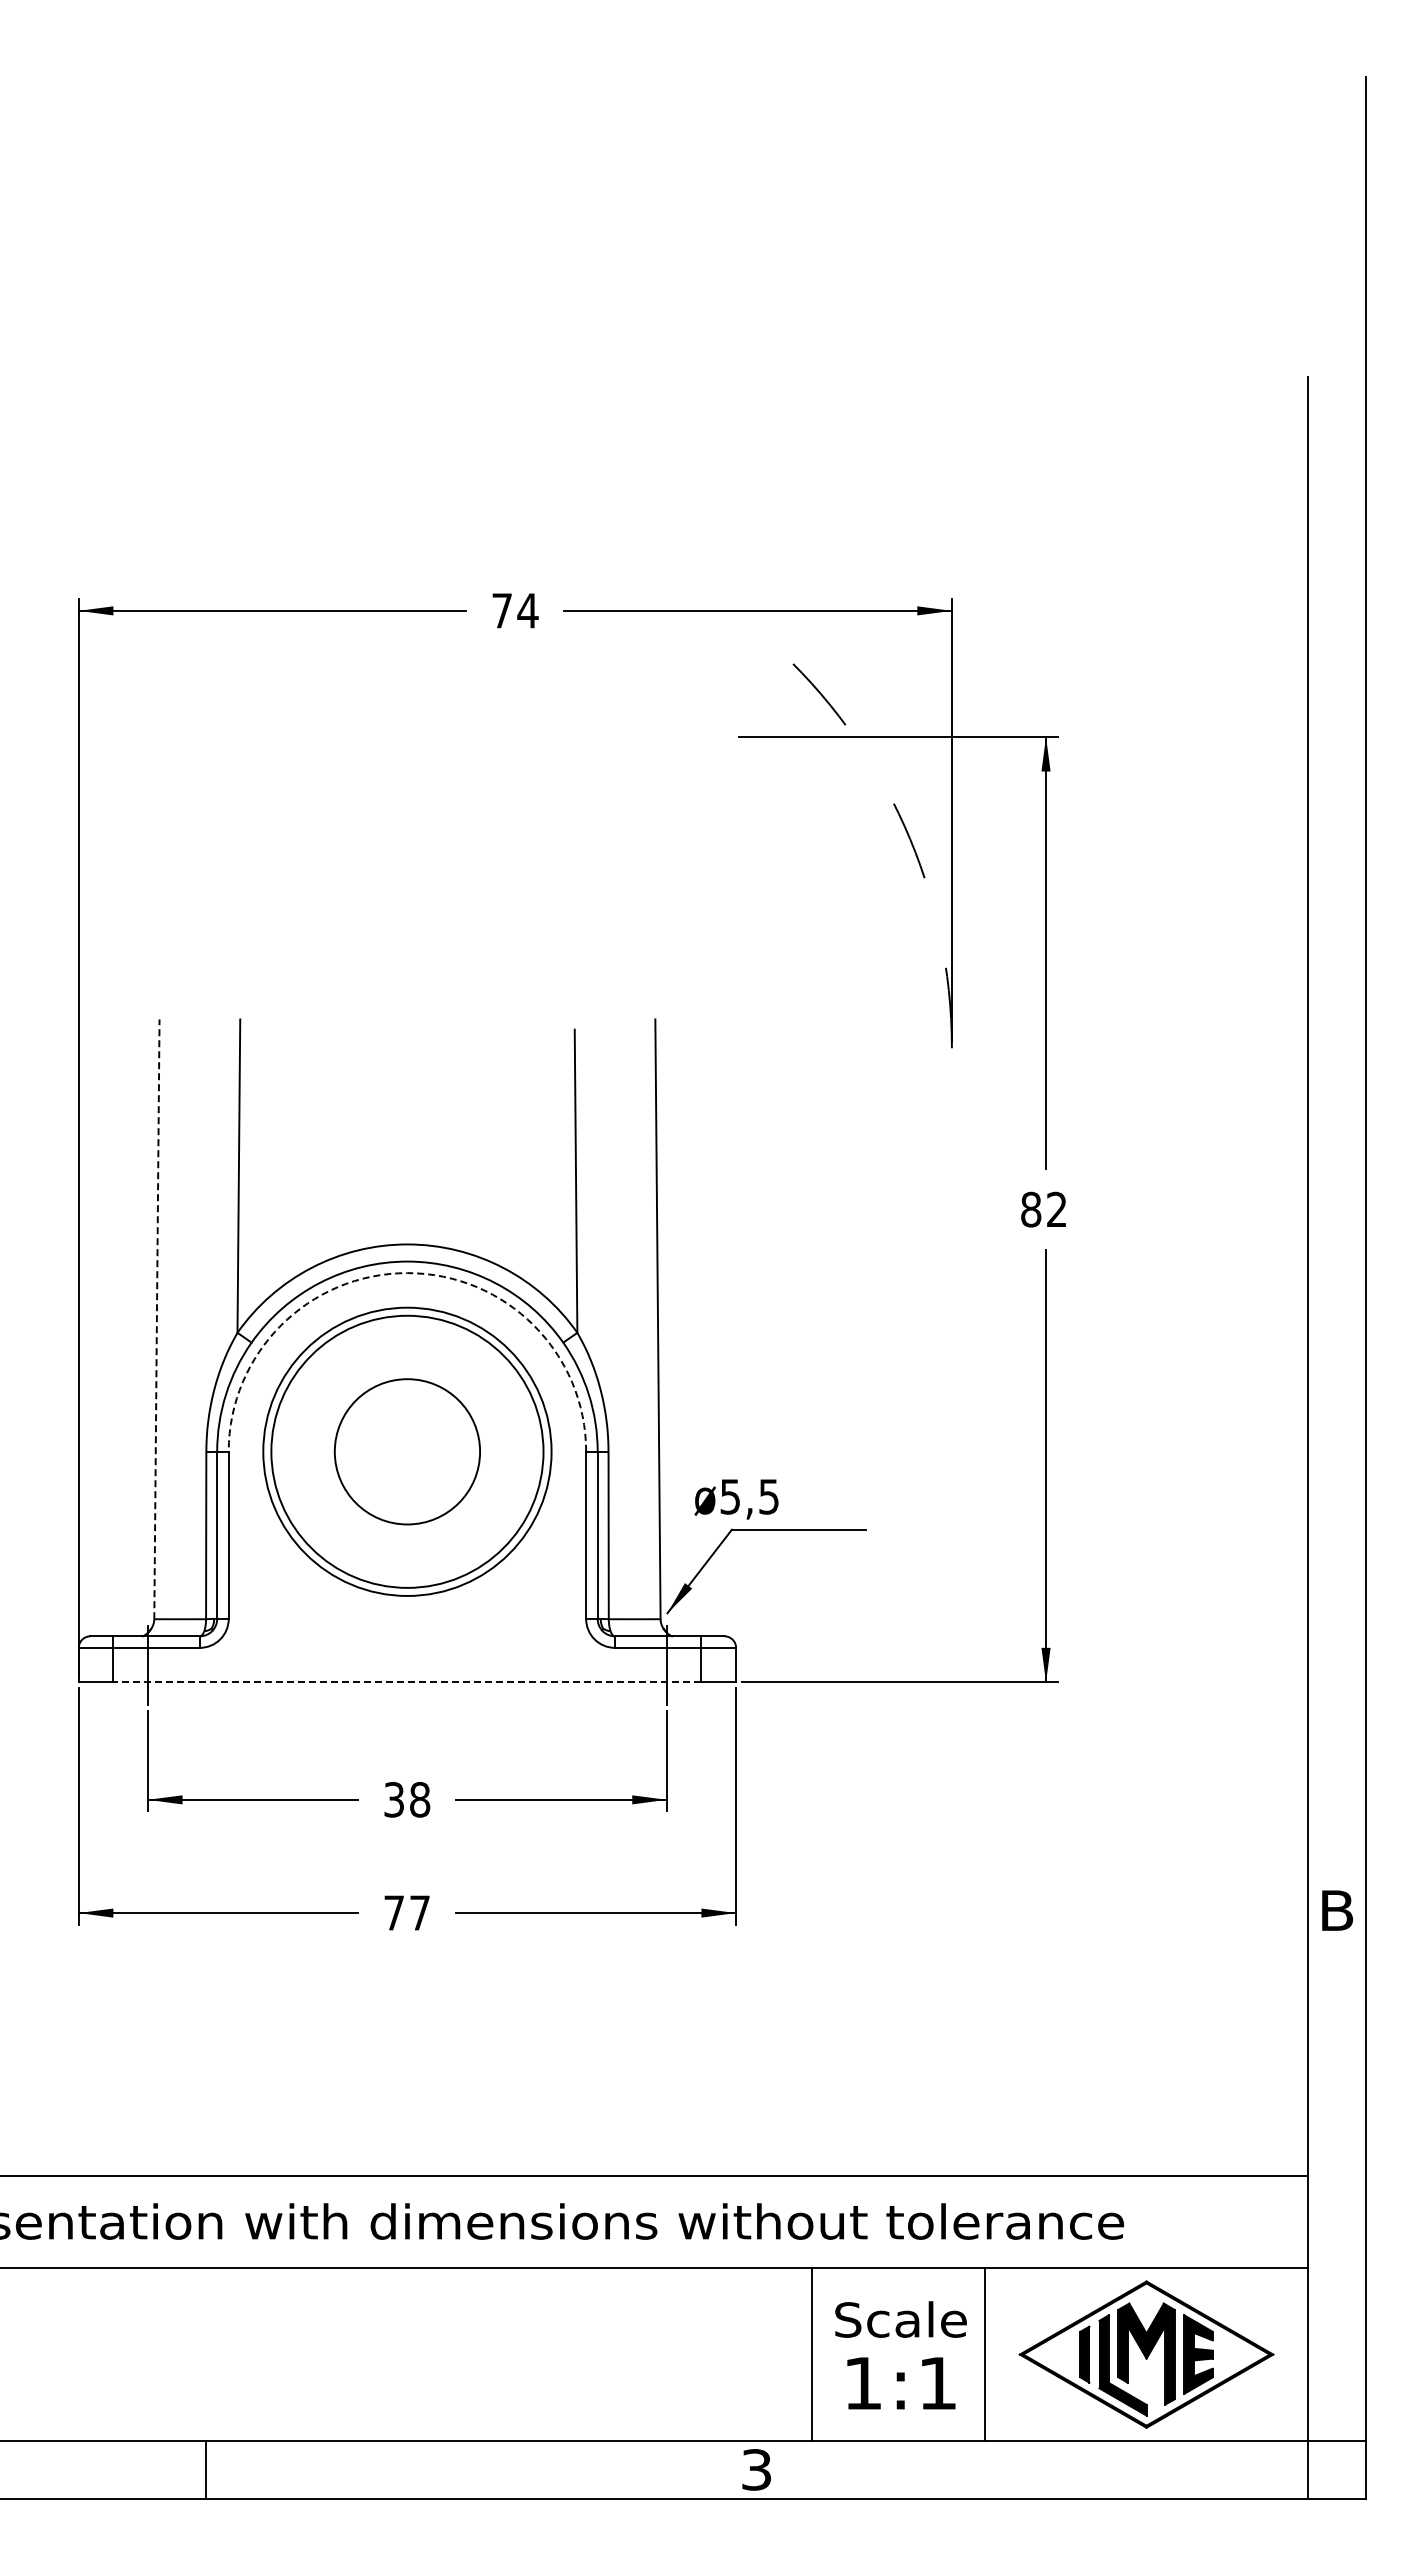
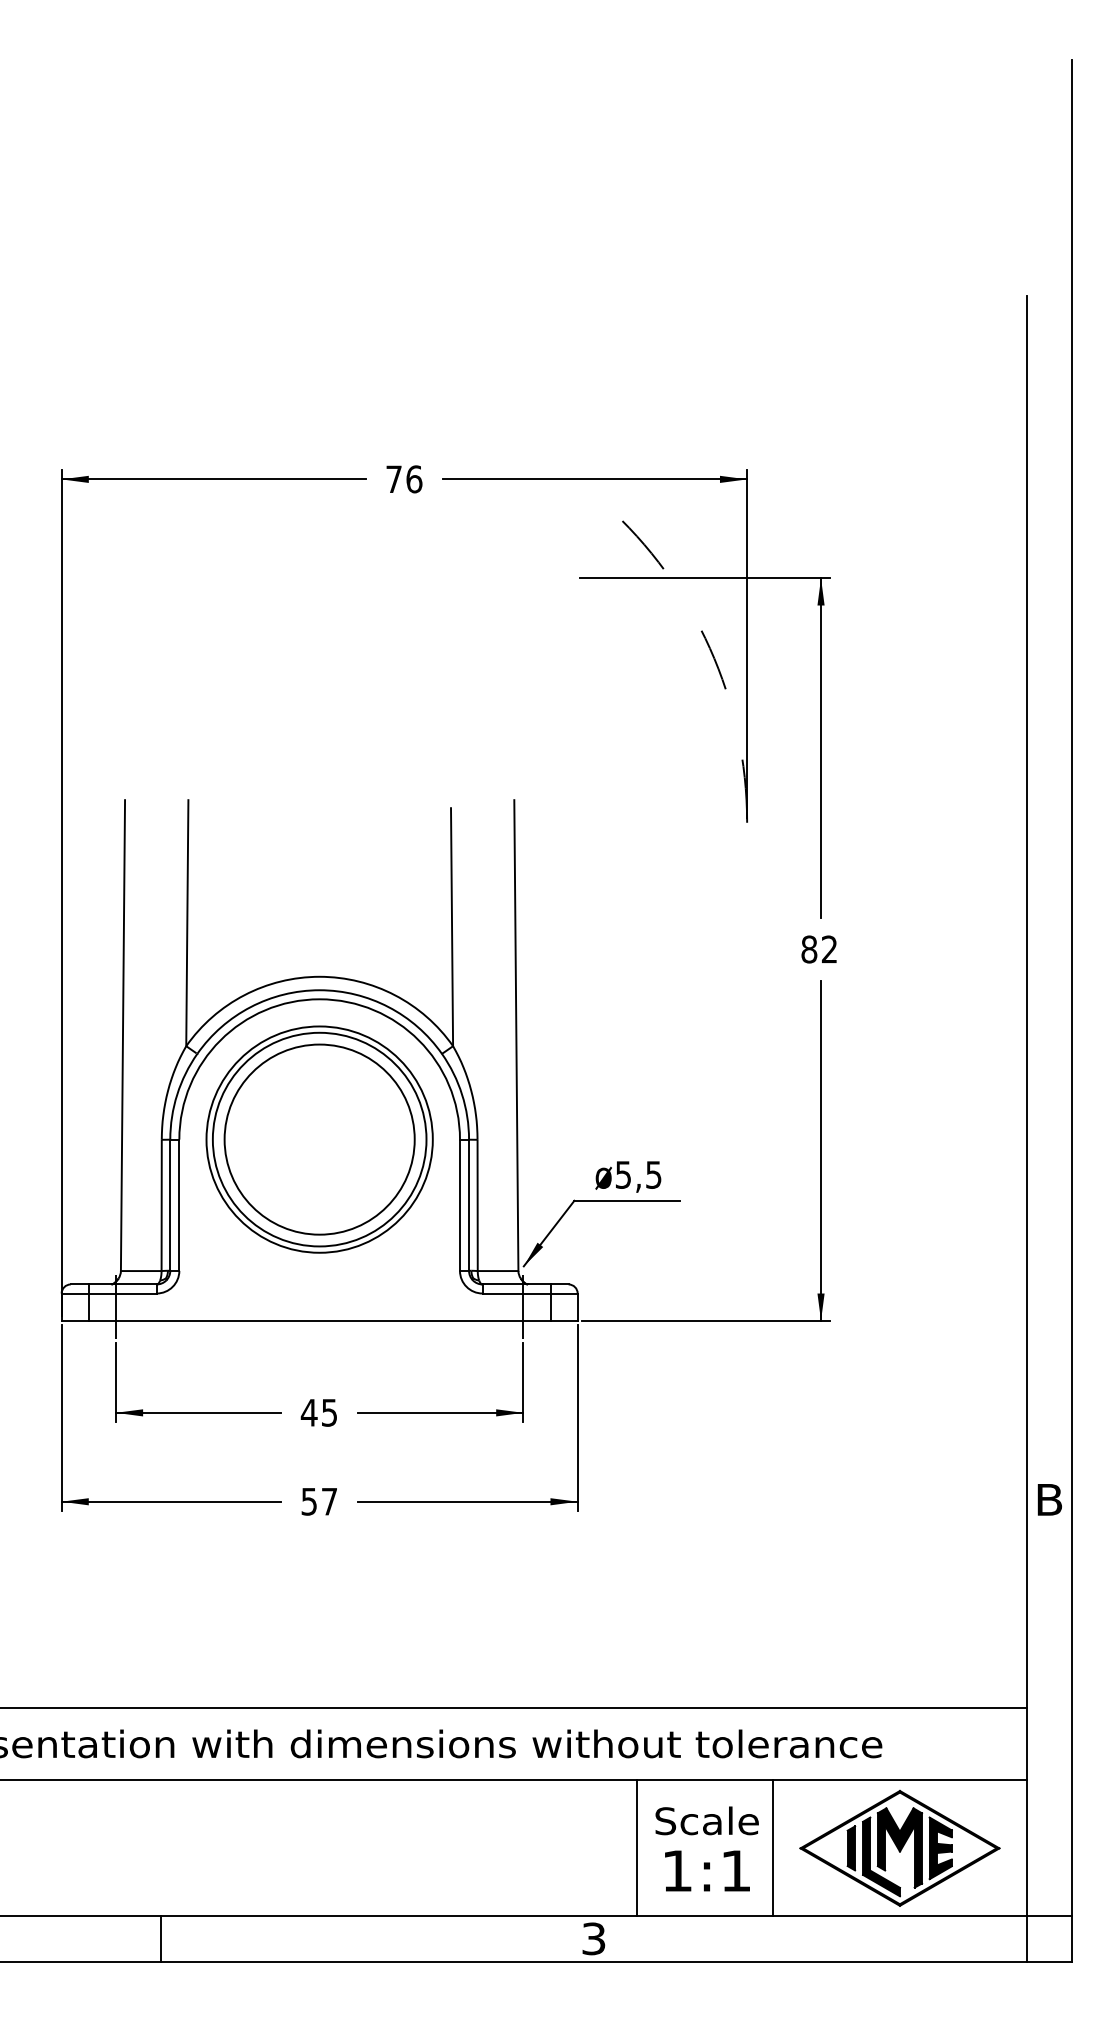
text: (527, 610) -> (413, 479), 74 -> 76
arc: (407, 1273) -> (319, 999), dashed -> solid
line: (156, 1319) -> (122, 1035), dashed -> solid
circle: (407, 1451) -> (319, 1139), size x1.67
text: (736, 1499) -> (628, 1177), moved
line: (406, 1682) -> (318, 1320), dashed -> solid
text: (406, 1799) -> (318, 1412), 38 -> 45
text: (393, 1912) -> (308, 1501), 77 -> 57

